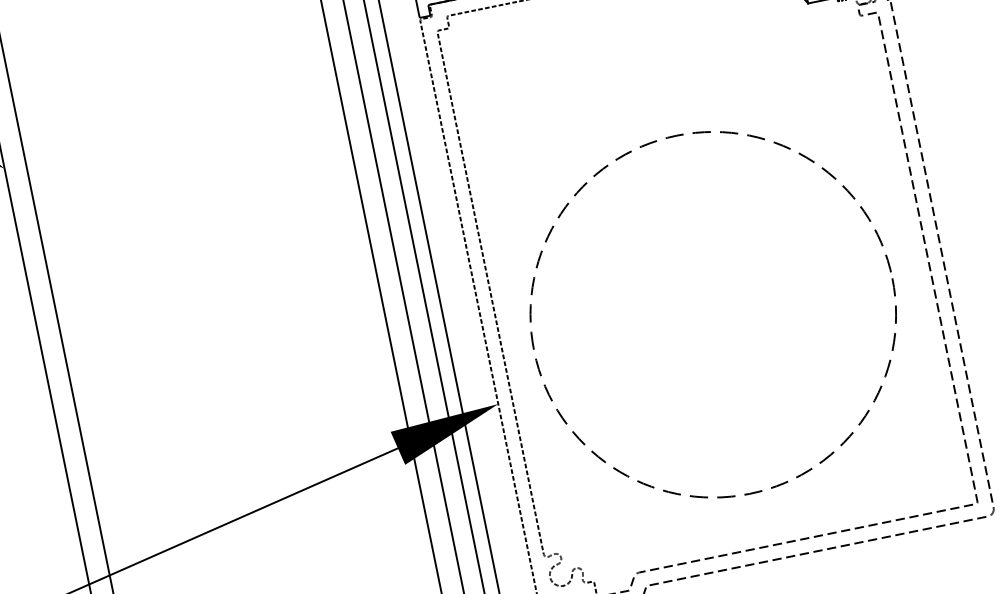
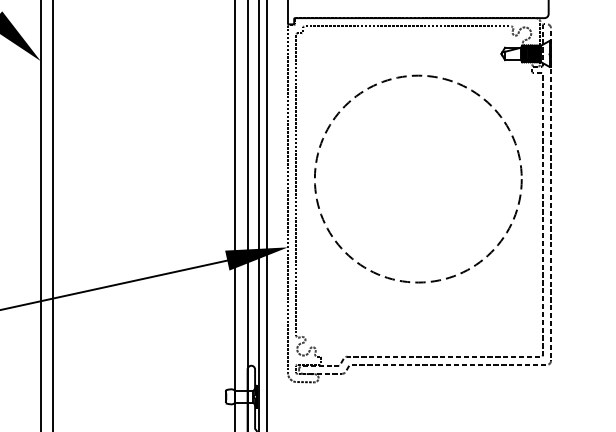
circle: (713, 313) -> (418, 178), moved

